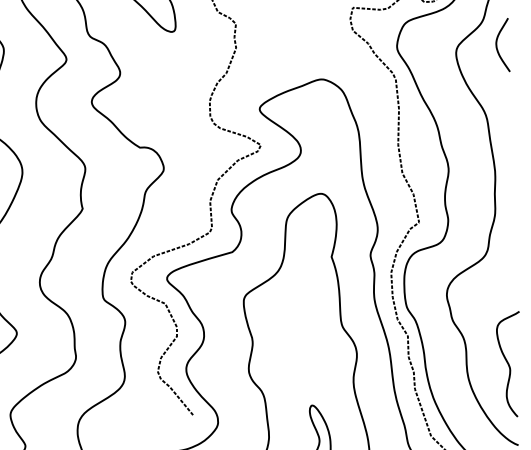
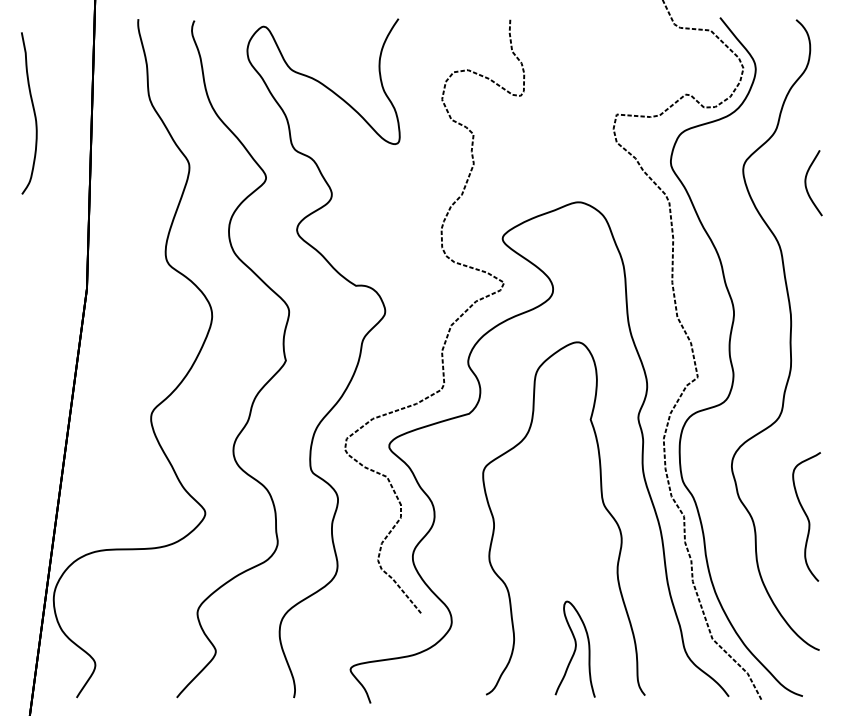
curve: (497, 45) -> (806, 183), moved
curve: (507, 363) -> (806, 516), moved

